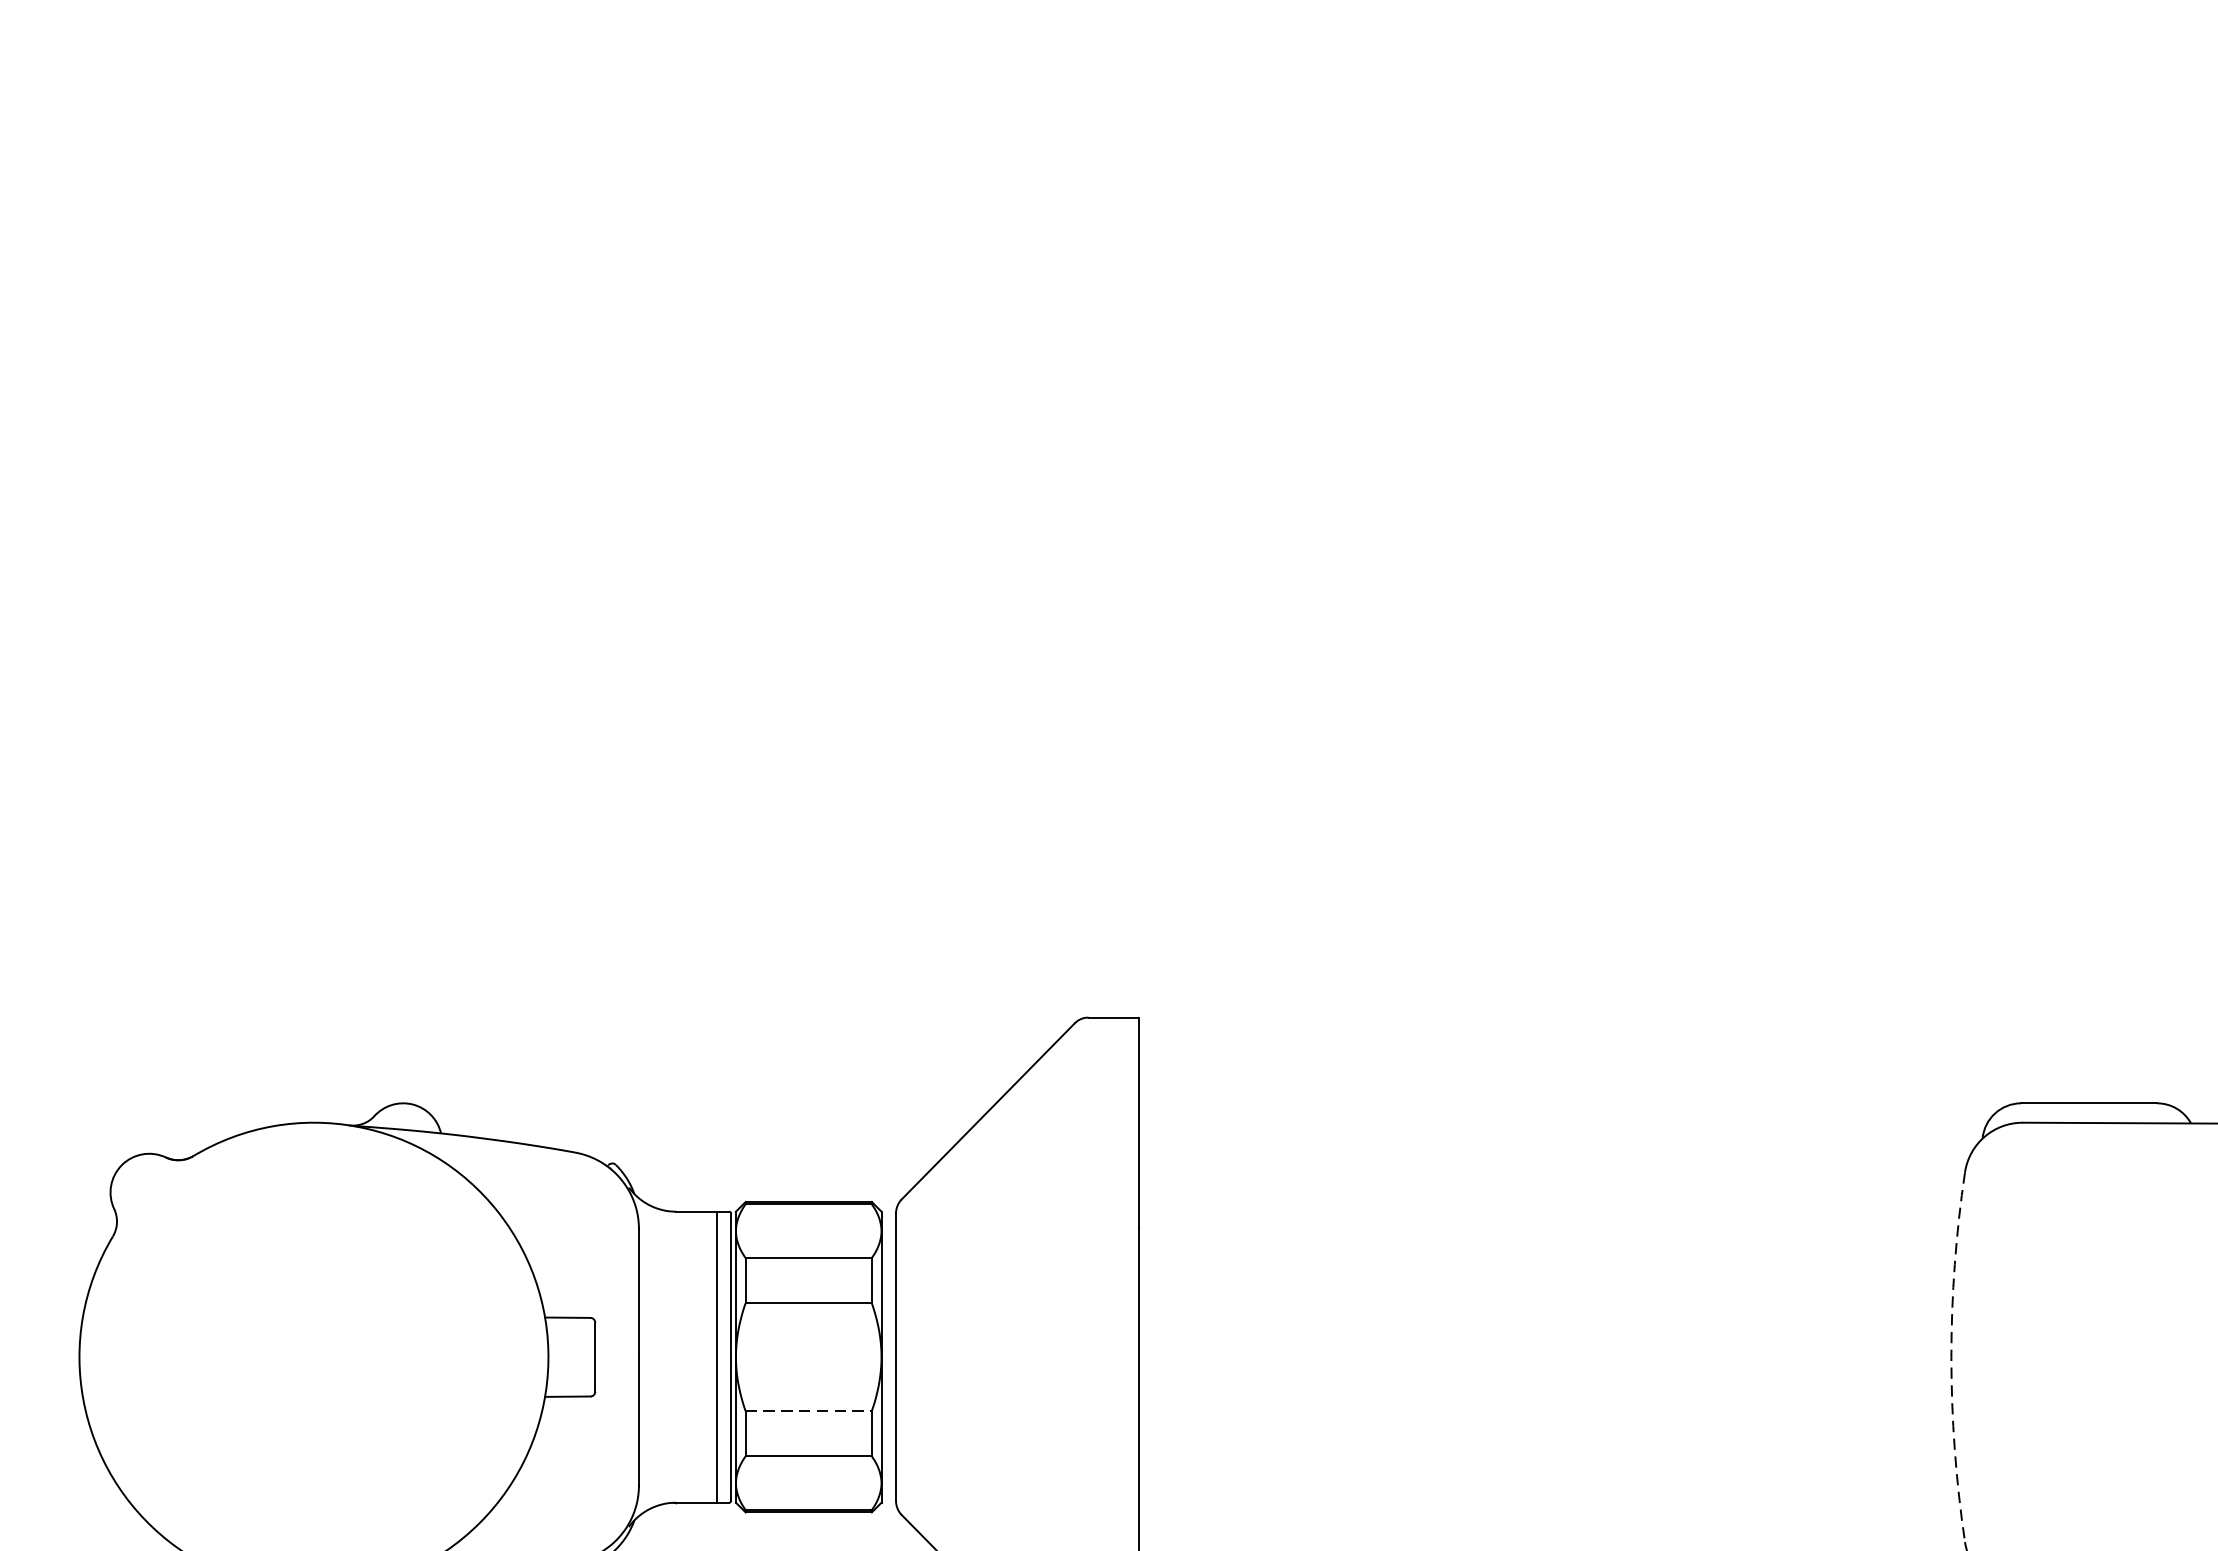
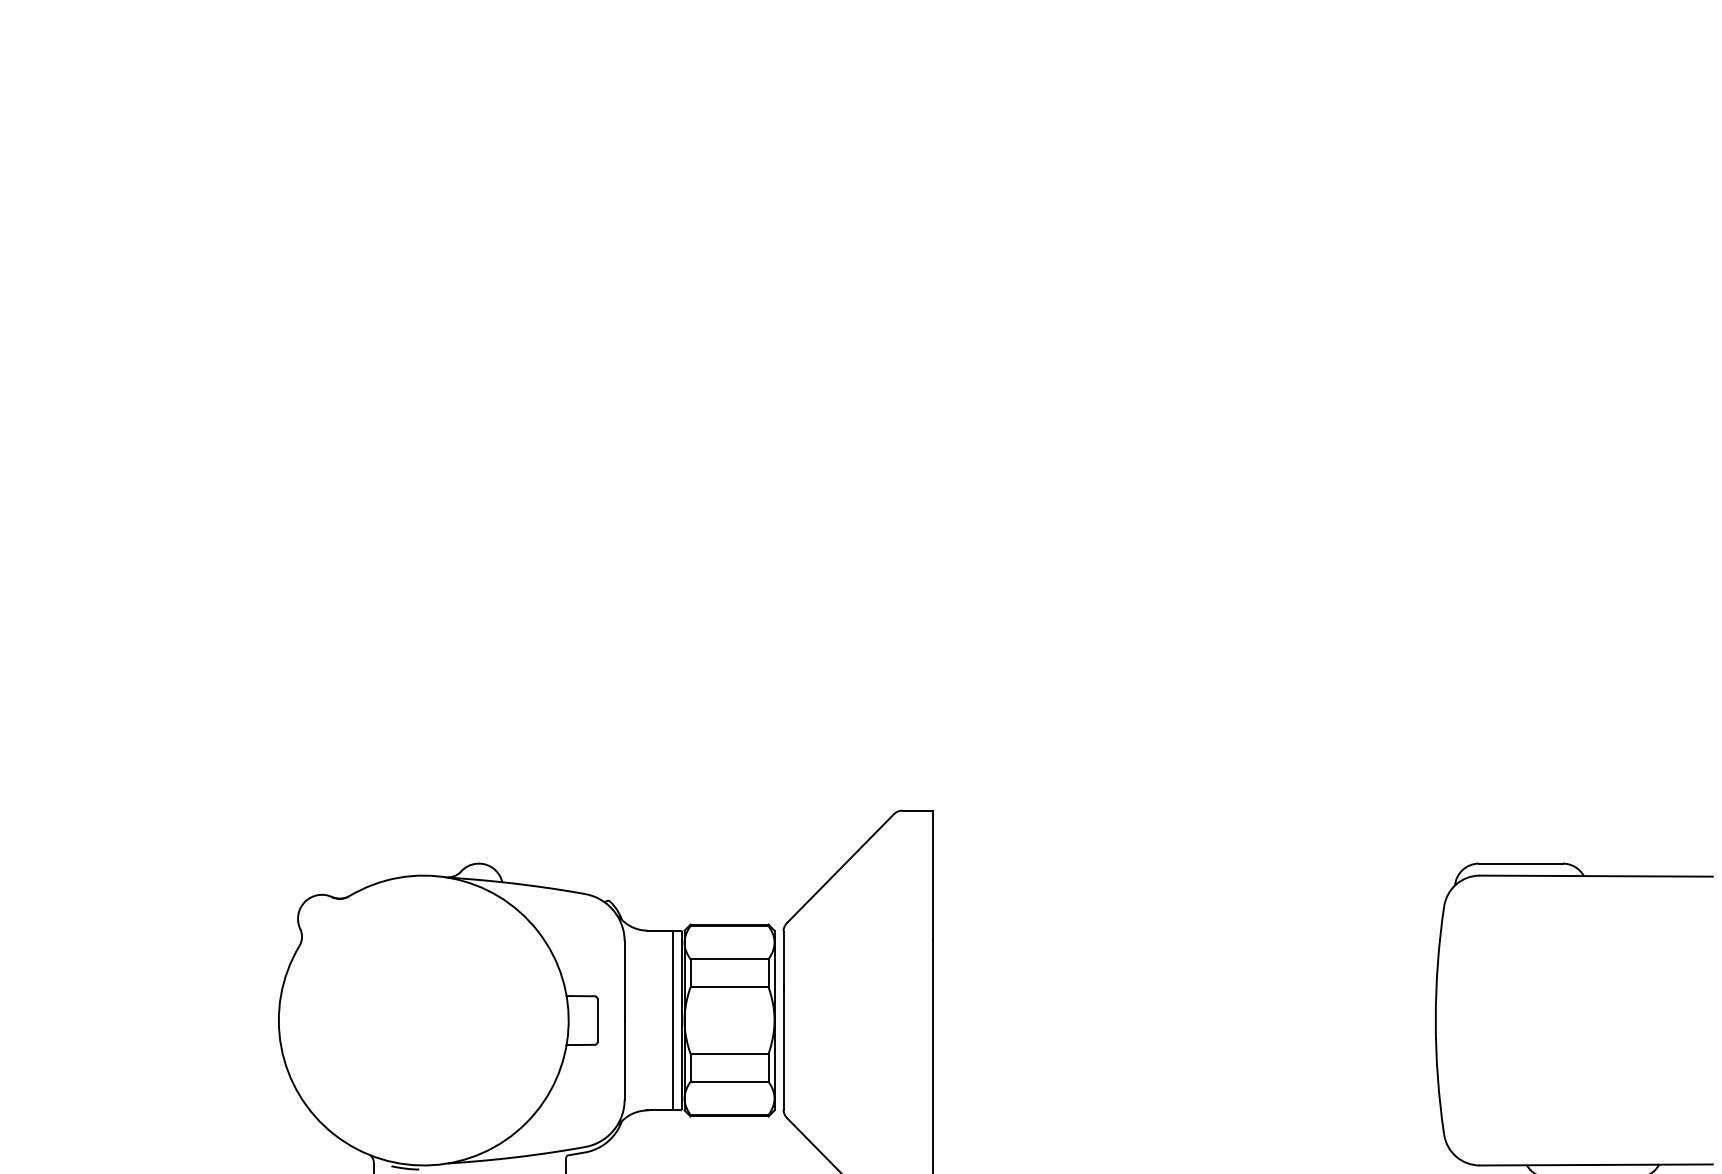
arc: (1950, 1357) -> (1435, 1020), dashed -> solid
line: (808, 1410) -> (729, 1053), dashed -> solid

